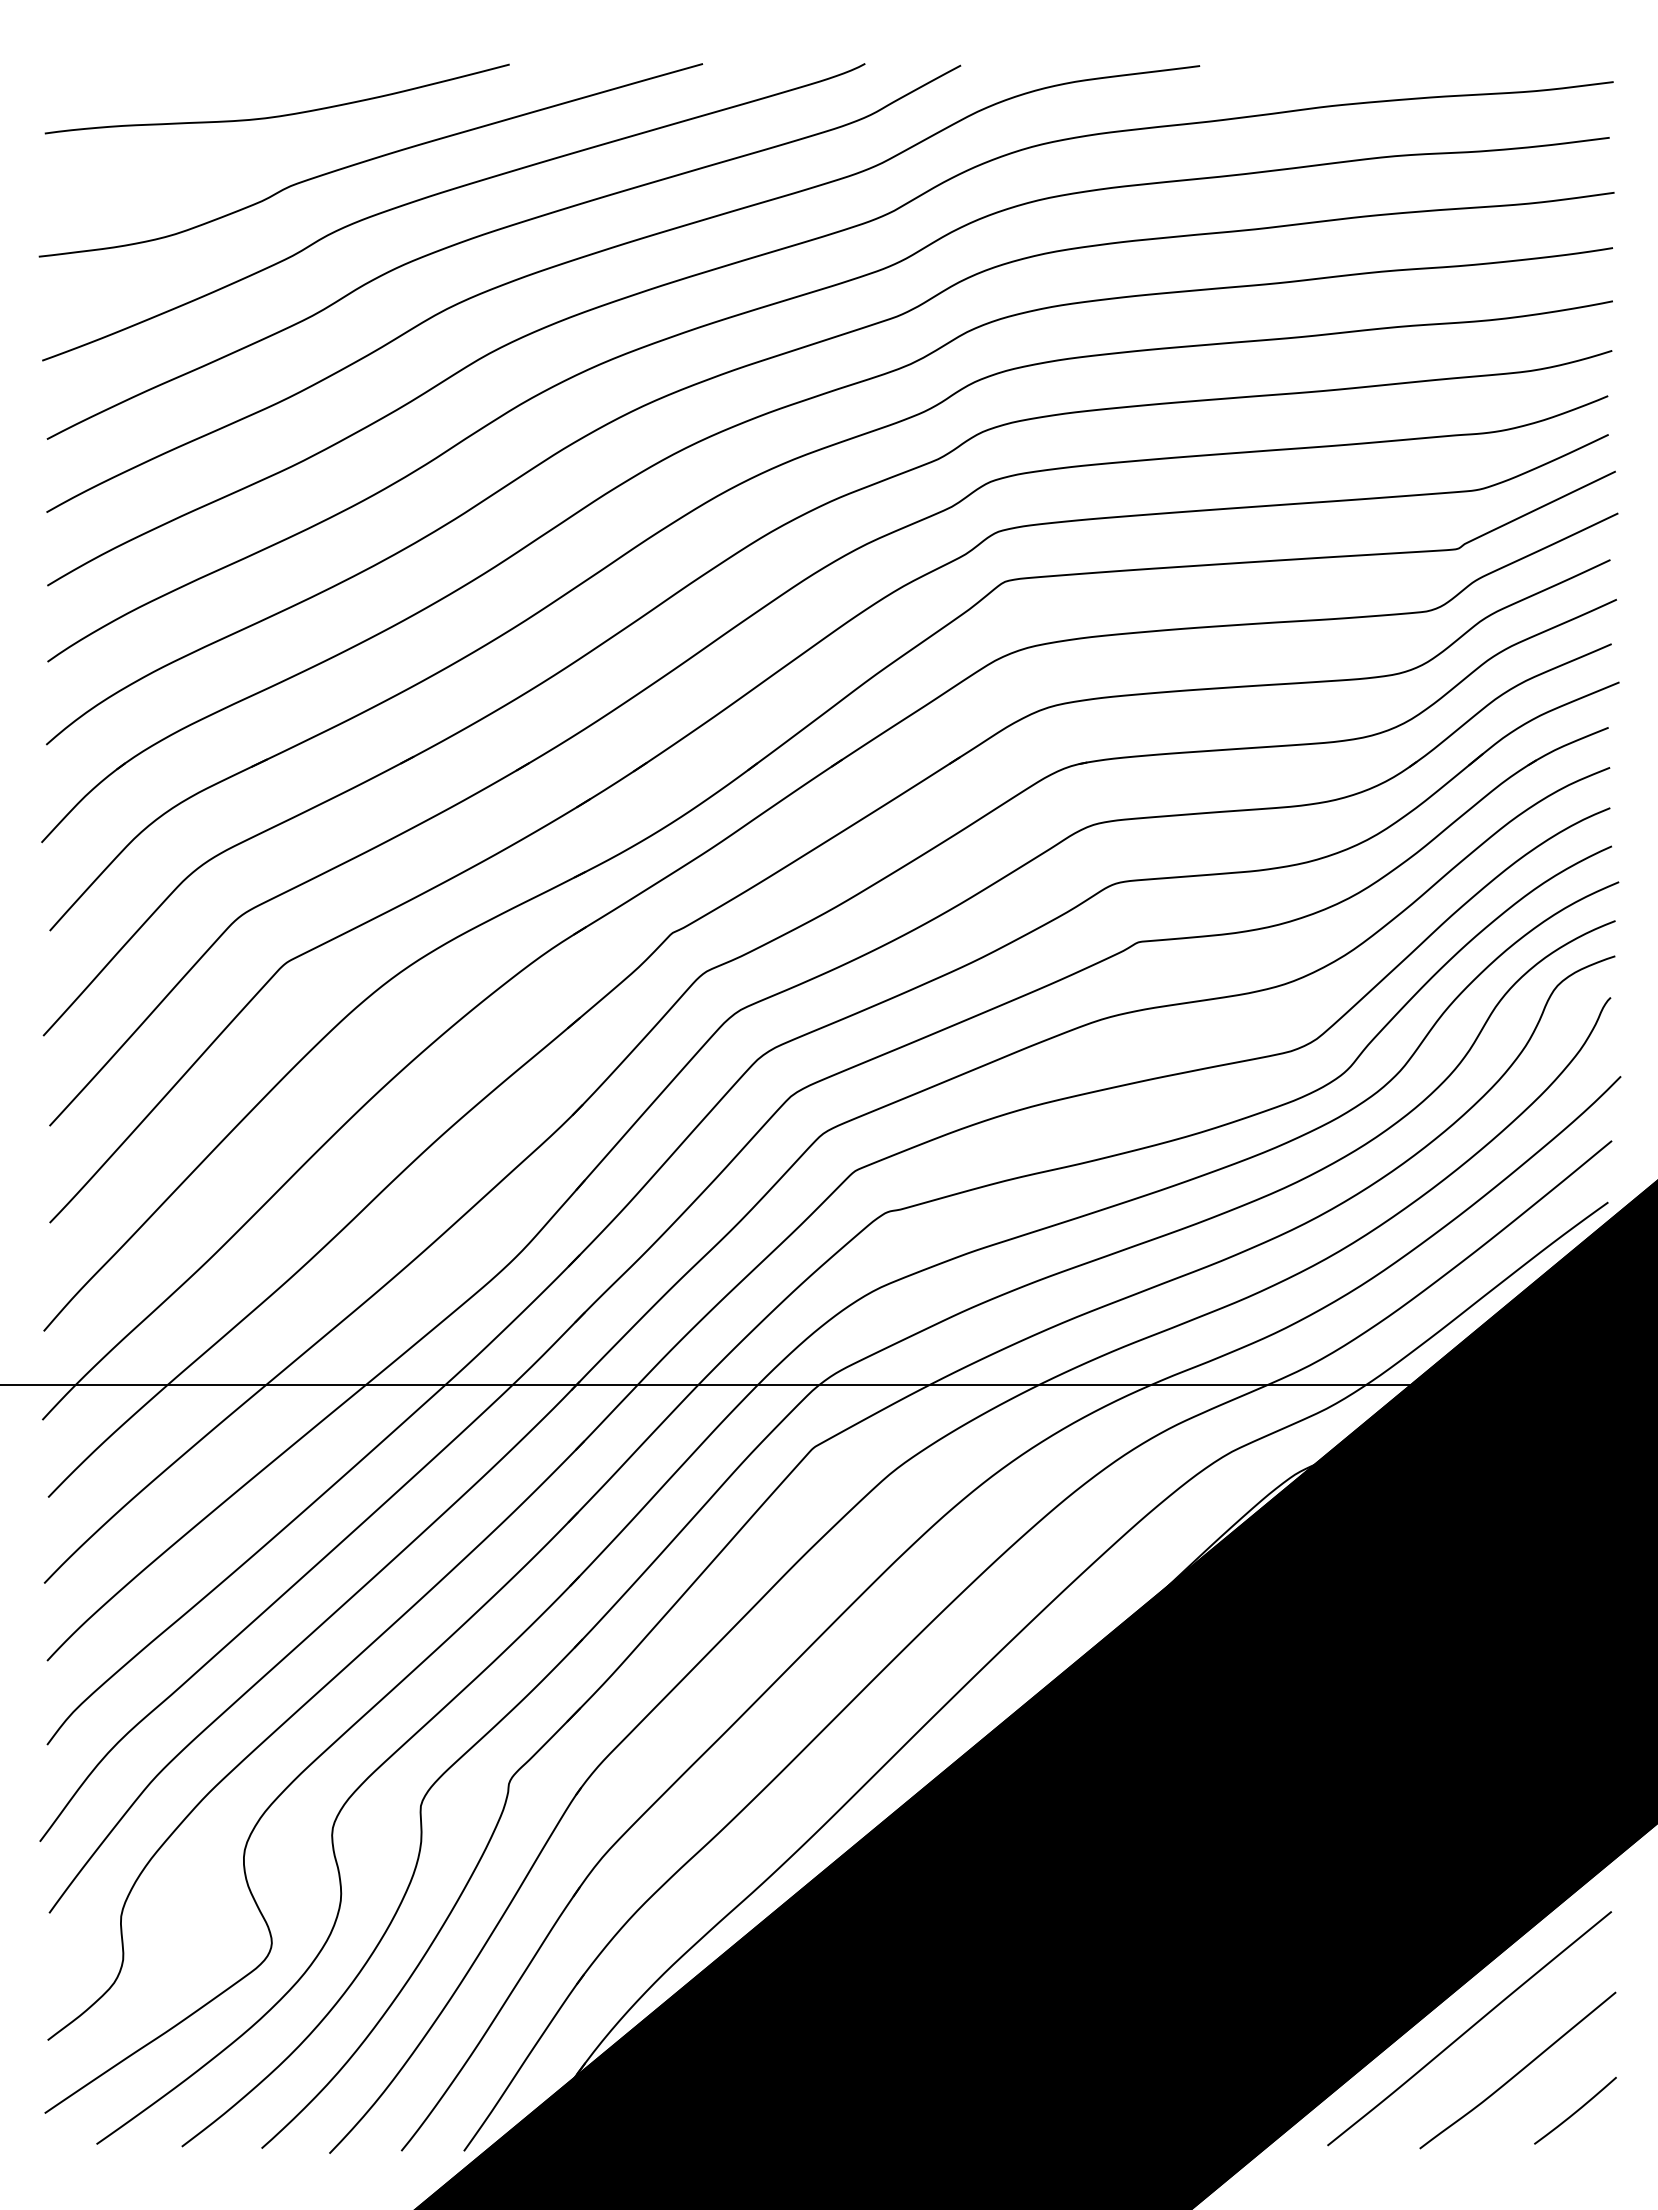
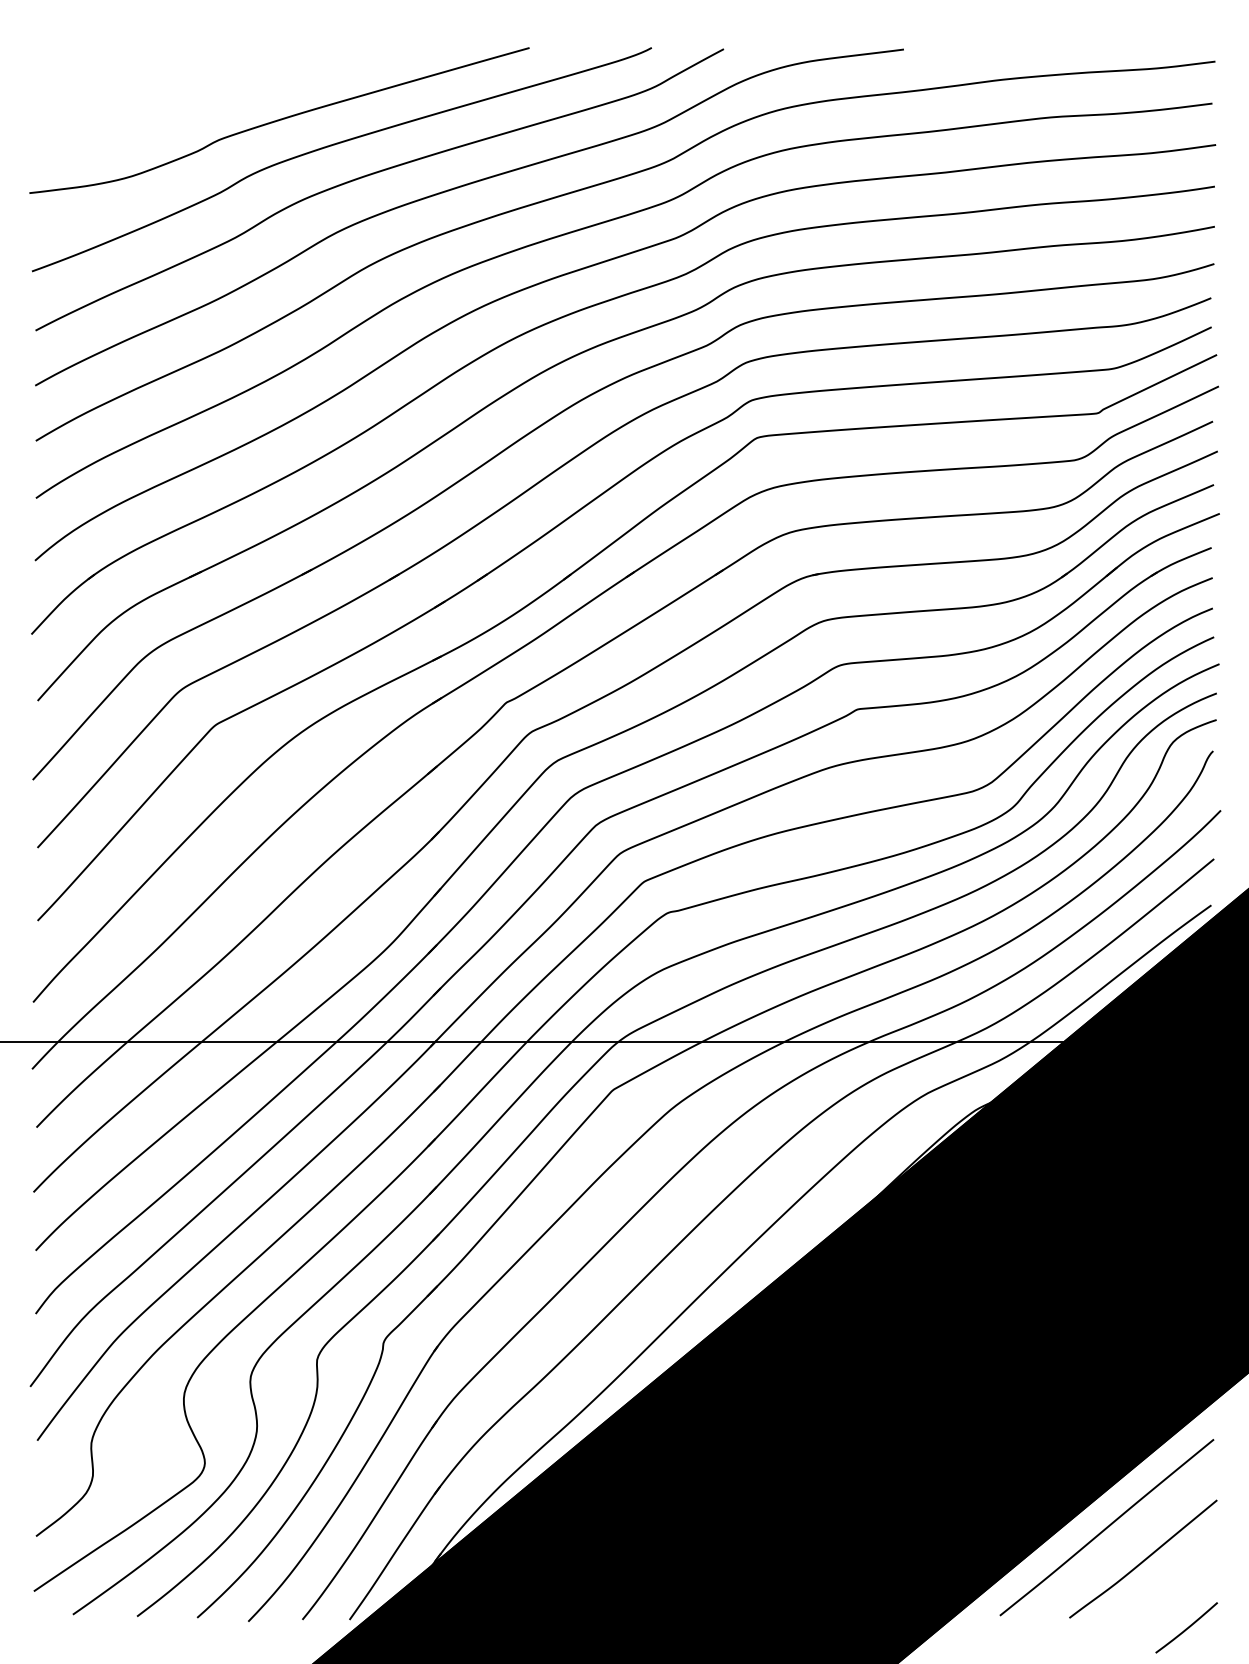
curve: (276, 115) -> (208, 86), removed
curve: (1576, 2110) -> (1187, 1627), moved

